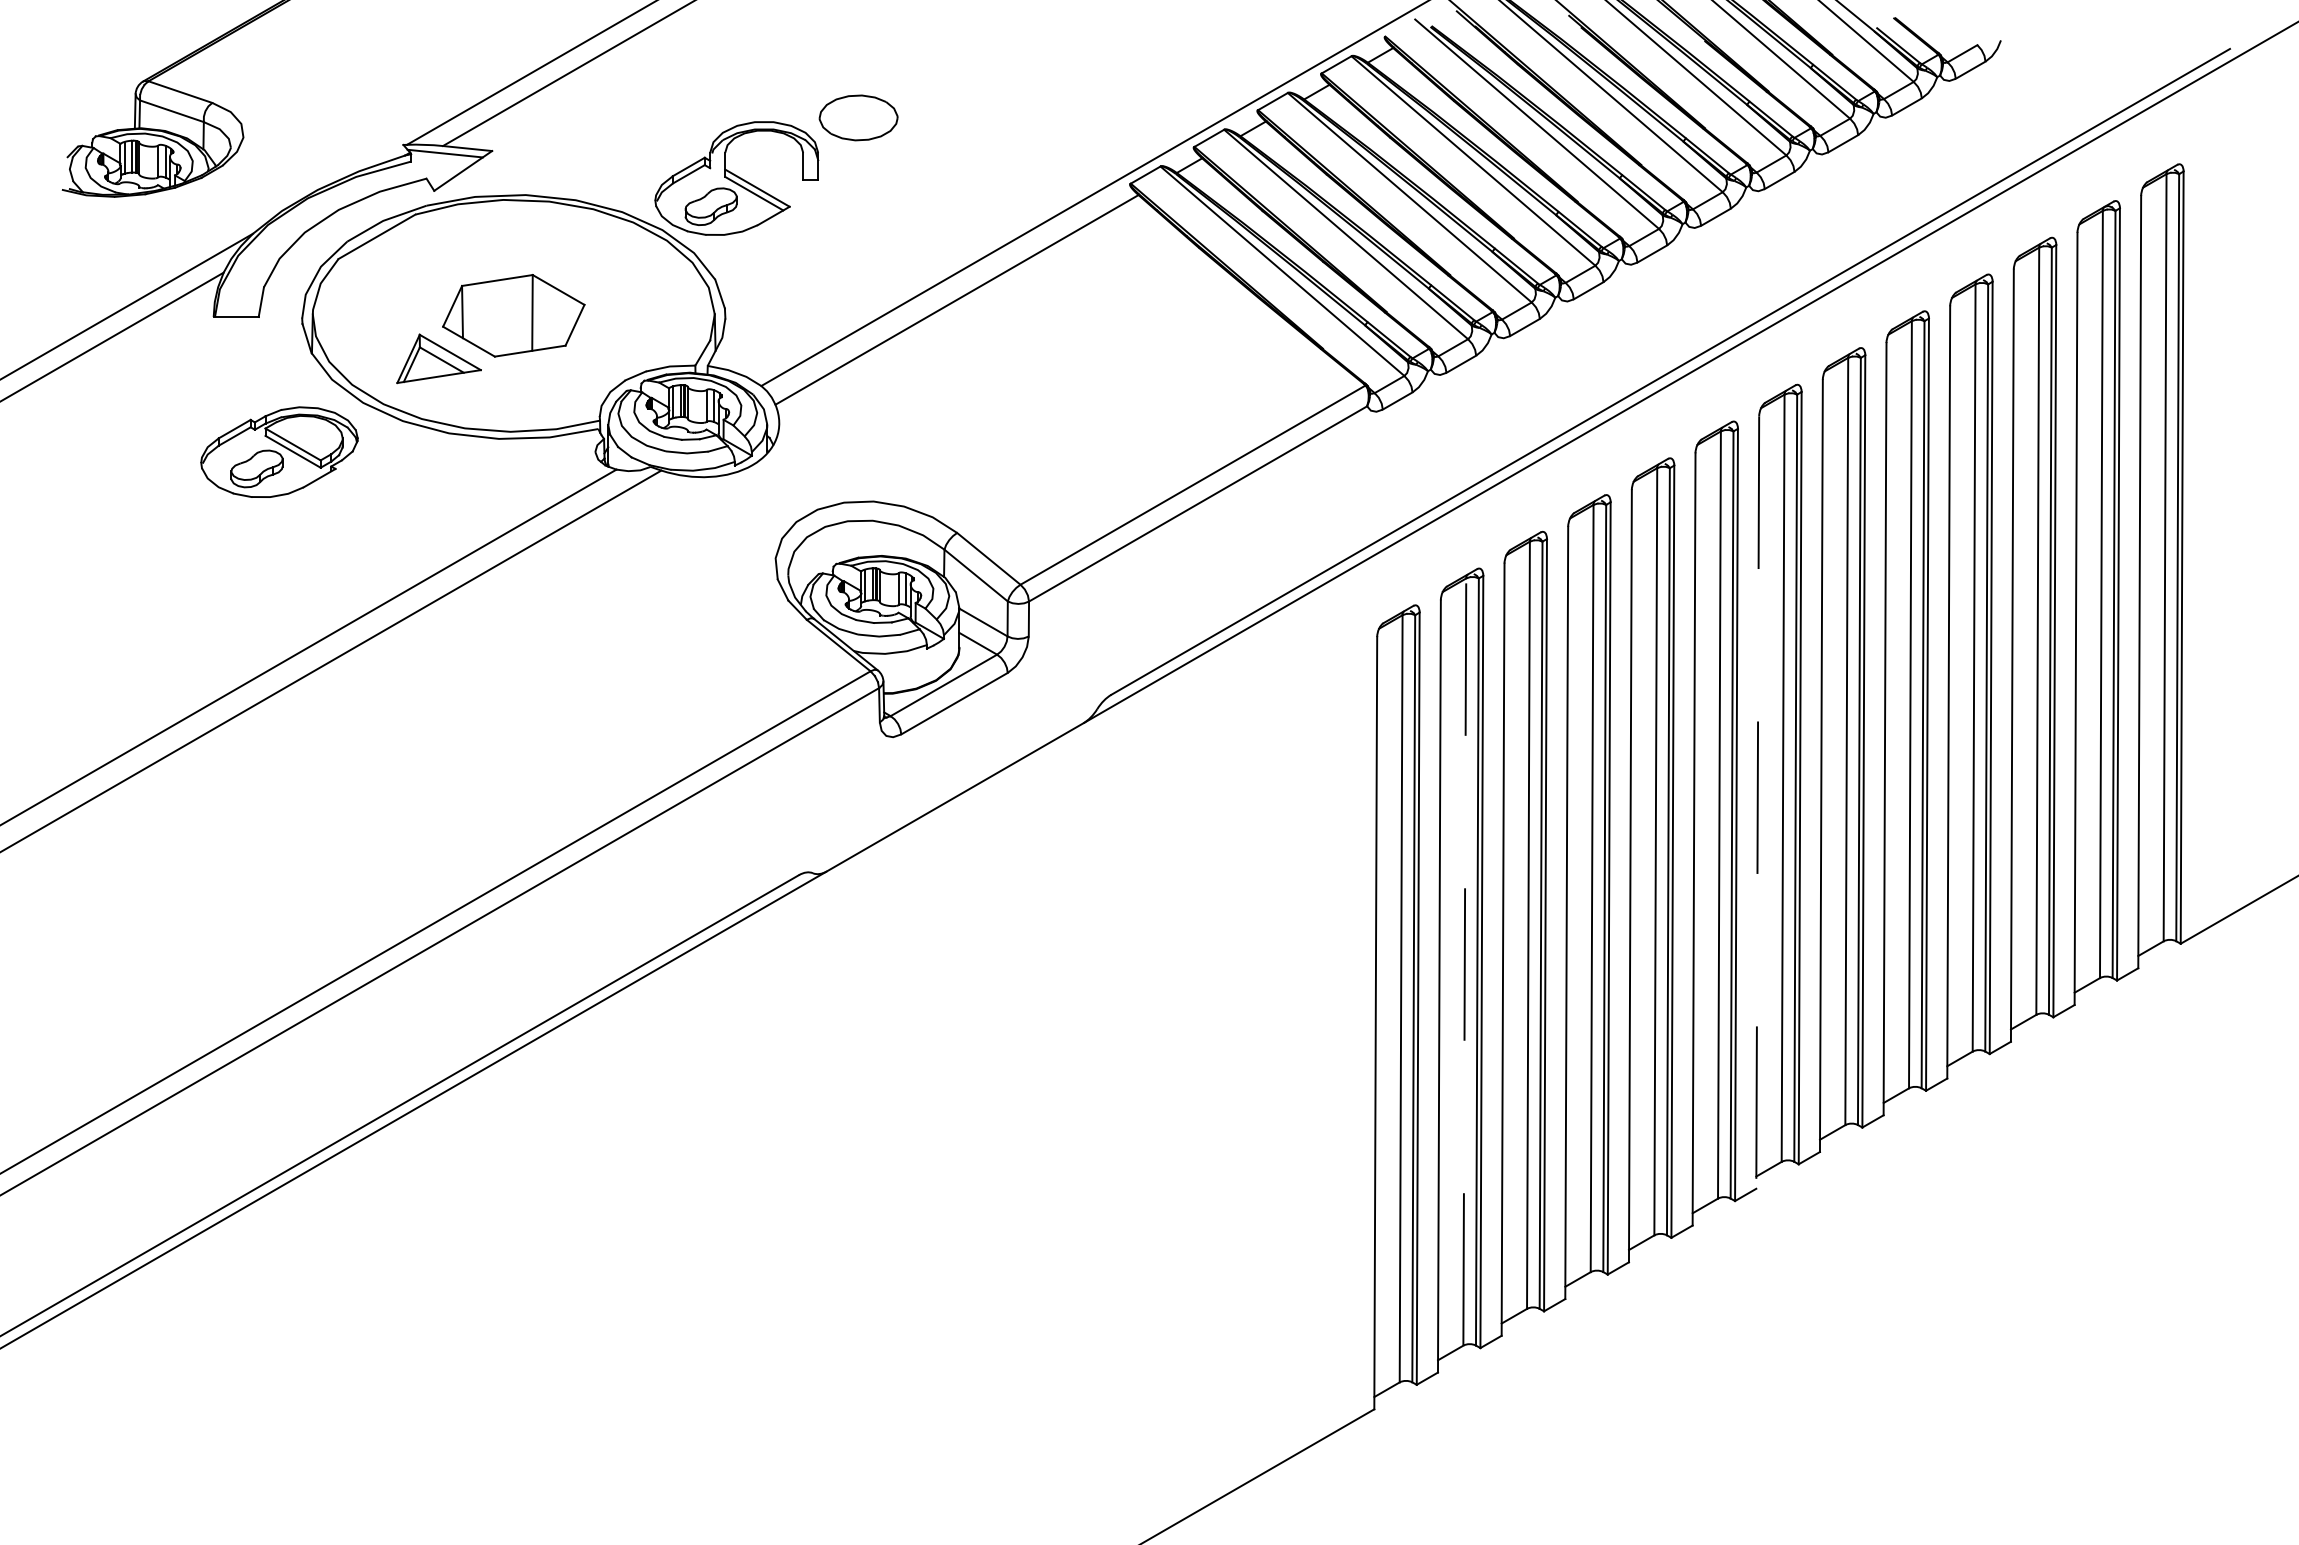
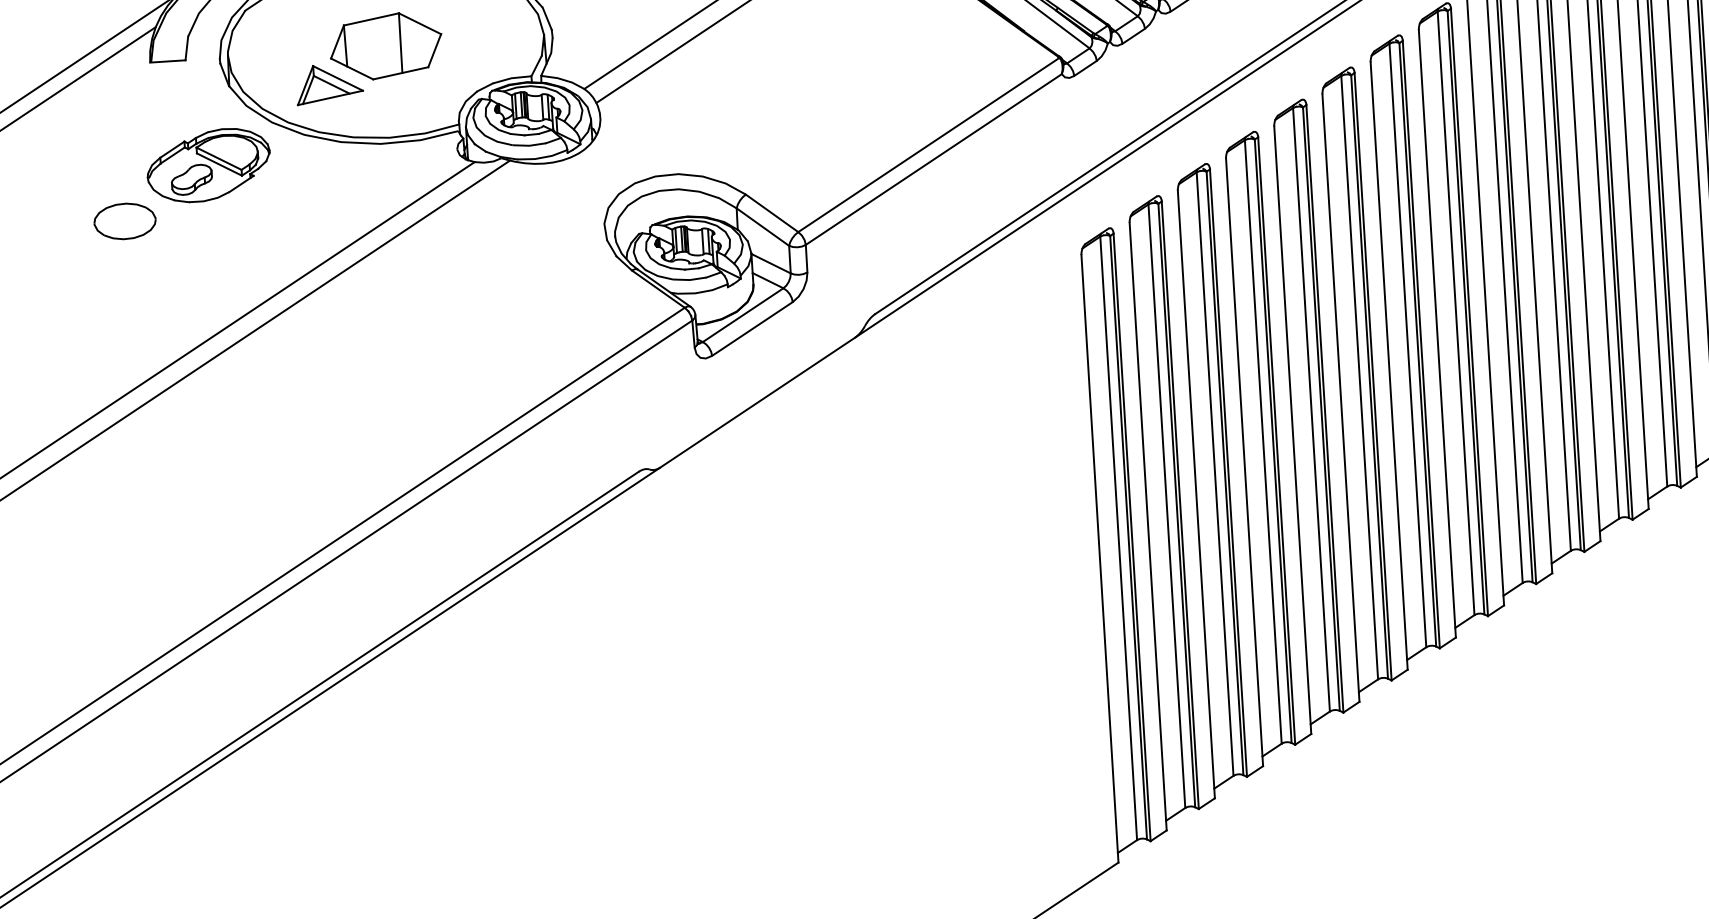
part: (168, 515) -> (124, 220), added
line: (1757, 803) -> (1389, 366), dashed -> solid
line: (1464, 962) -> (1166, 506), dashed -> solid

